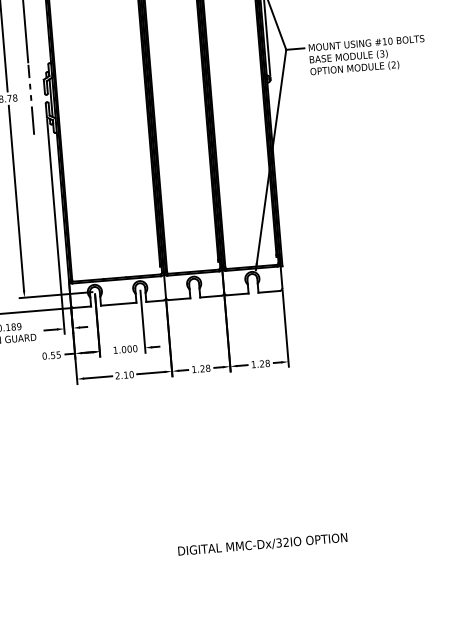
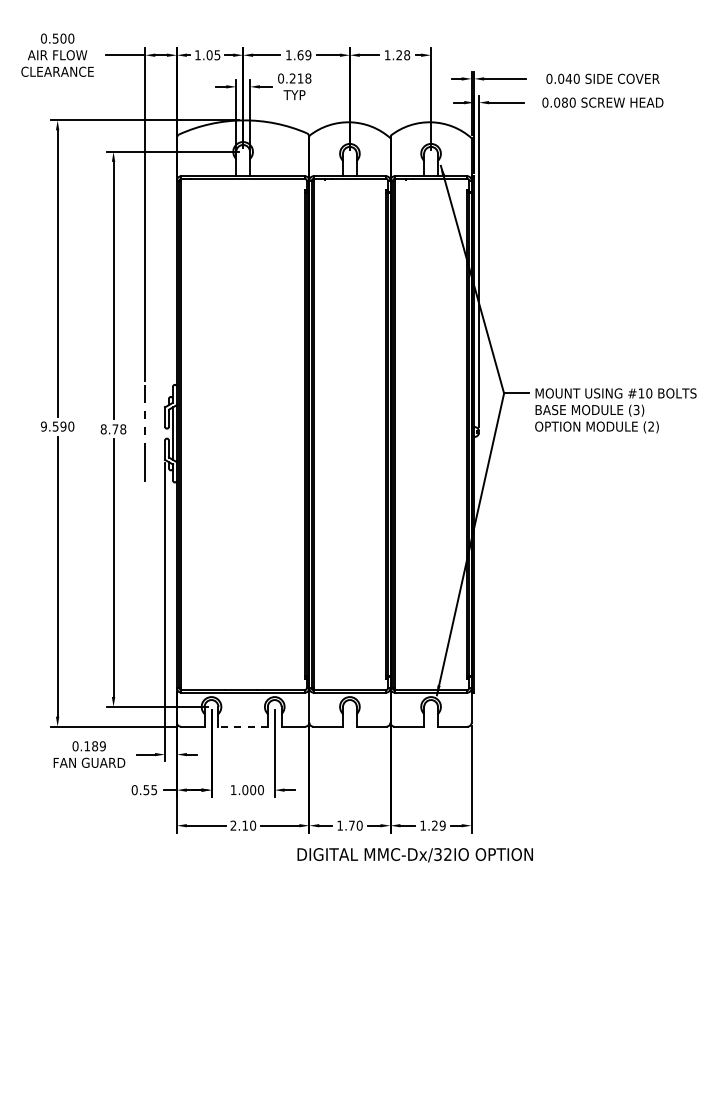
line: (118, 304) -> (243, 726), solid -> dashed
text: (267, 363) -> (442, 825), 1.28 -> 1.29
text: (205, 368) -> (355, 825), 1.28 -> 1.70
text: (262, 545) -> (414, 855), moved

